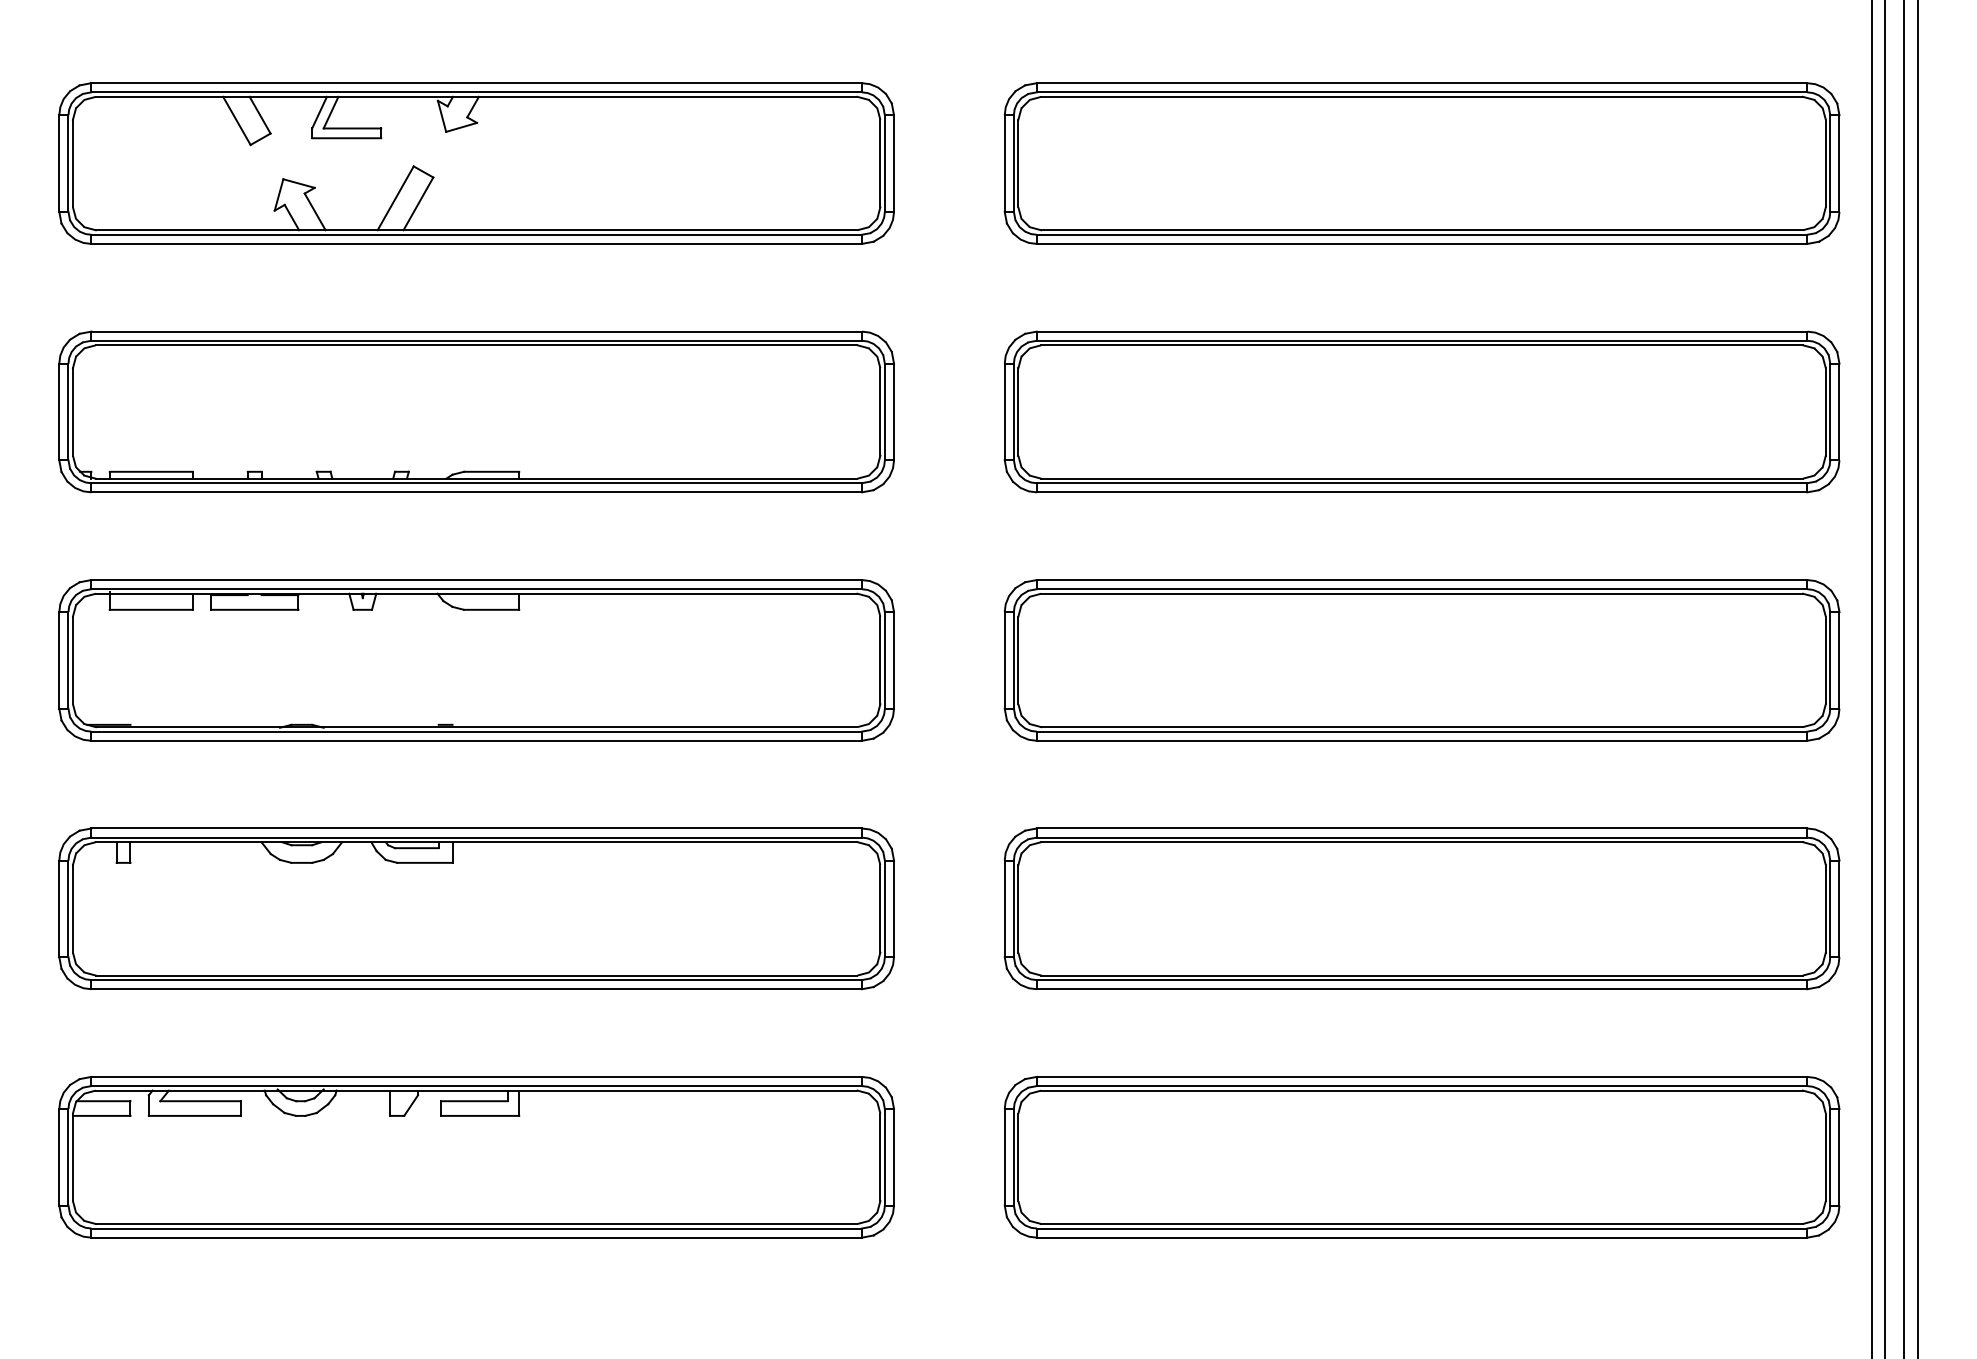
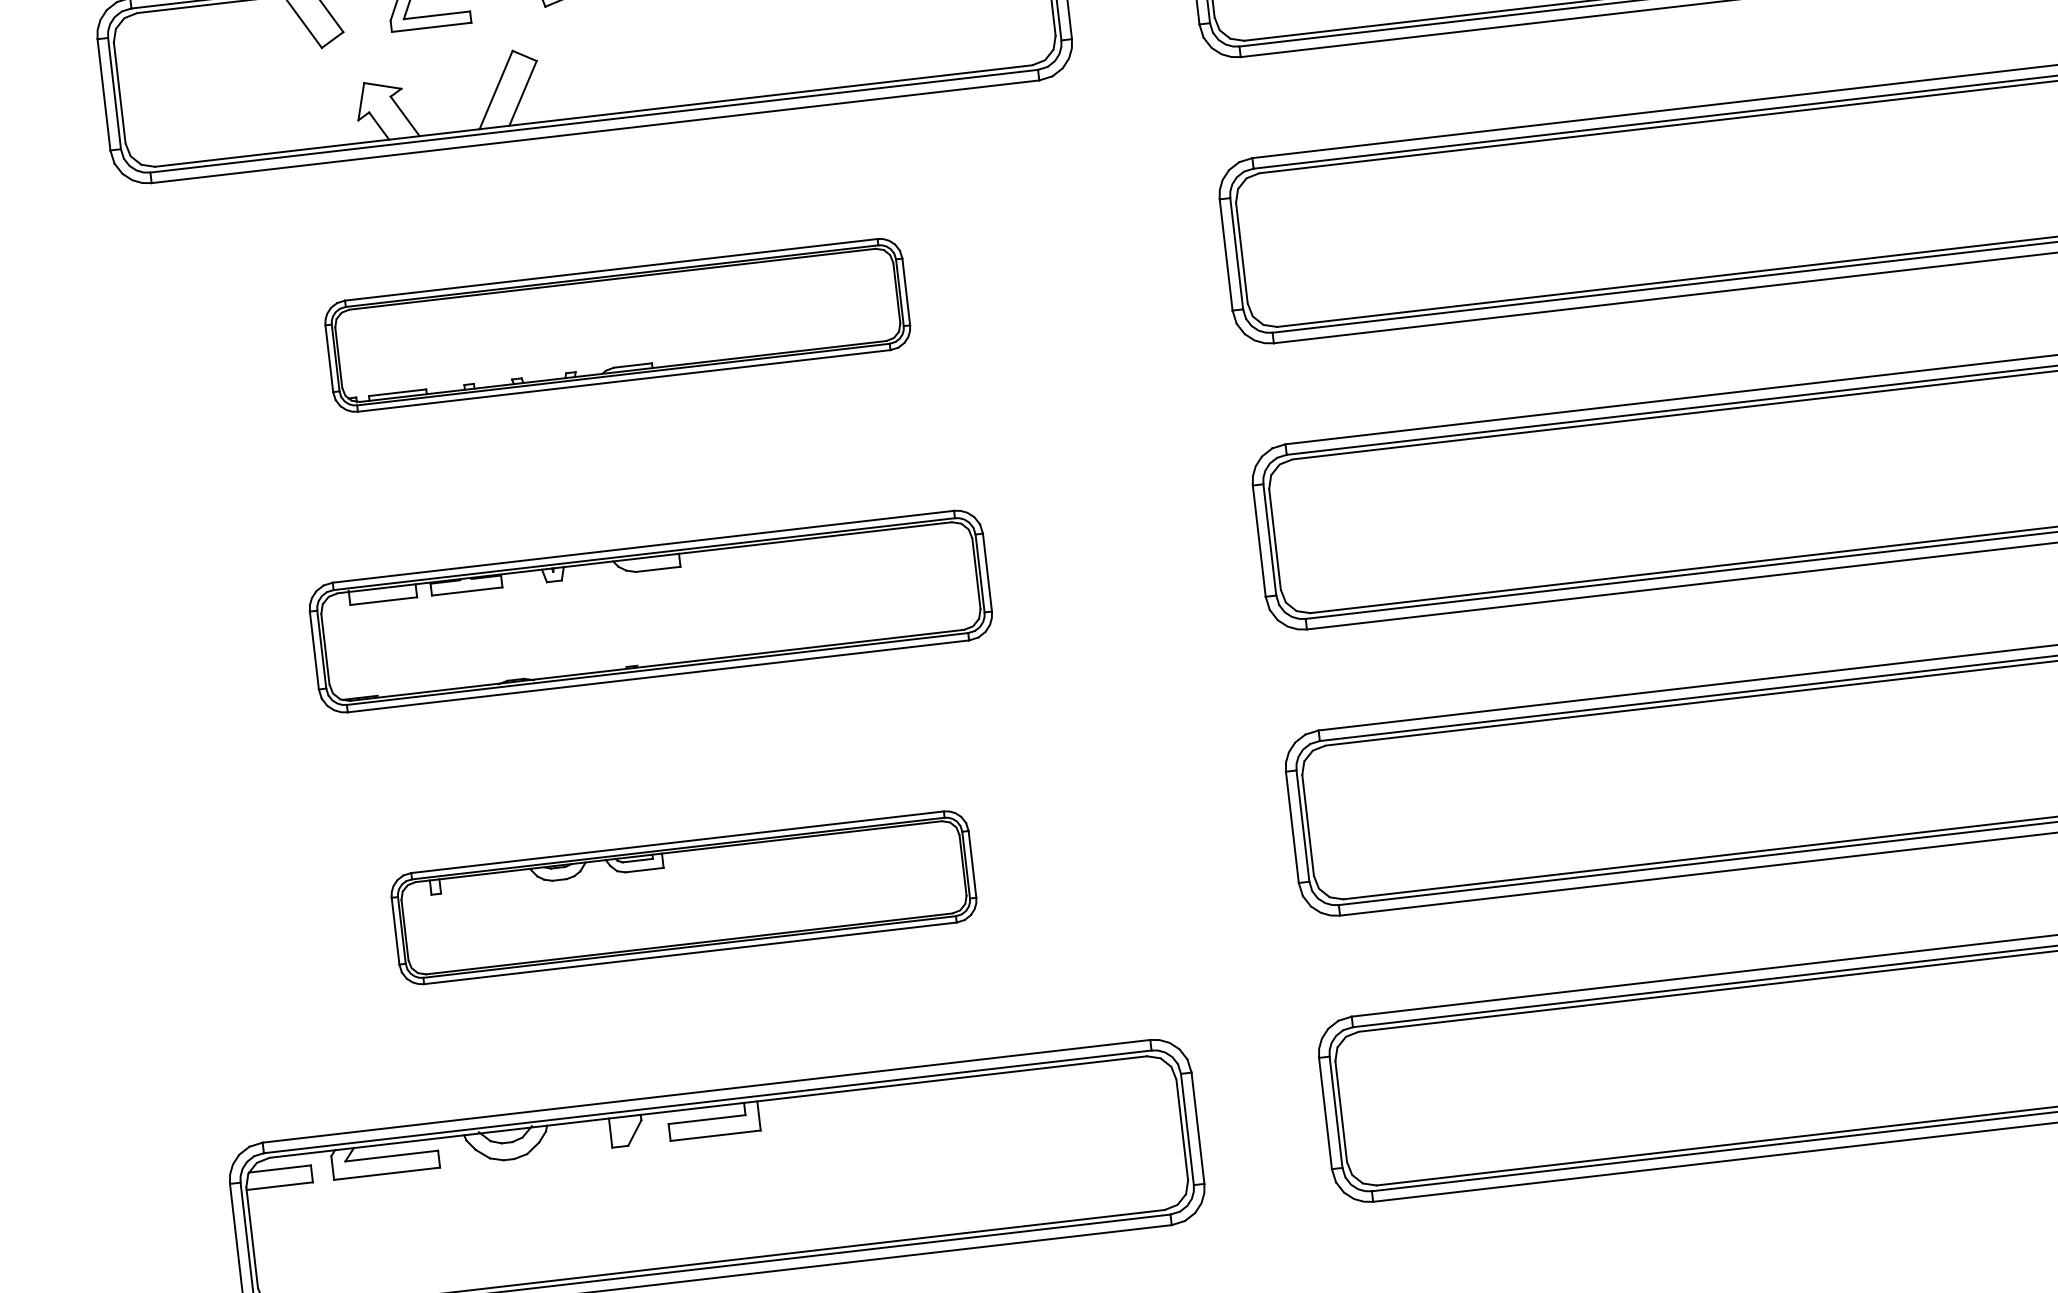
part: (476, 411) -> (617, 324), size x0.6
part: (476, 660) -> (650, 611), size x0.7
part: (476, 908) -> (683, 897), size x0.6

